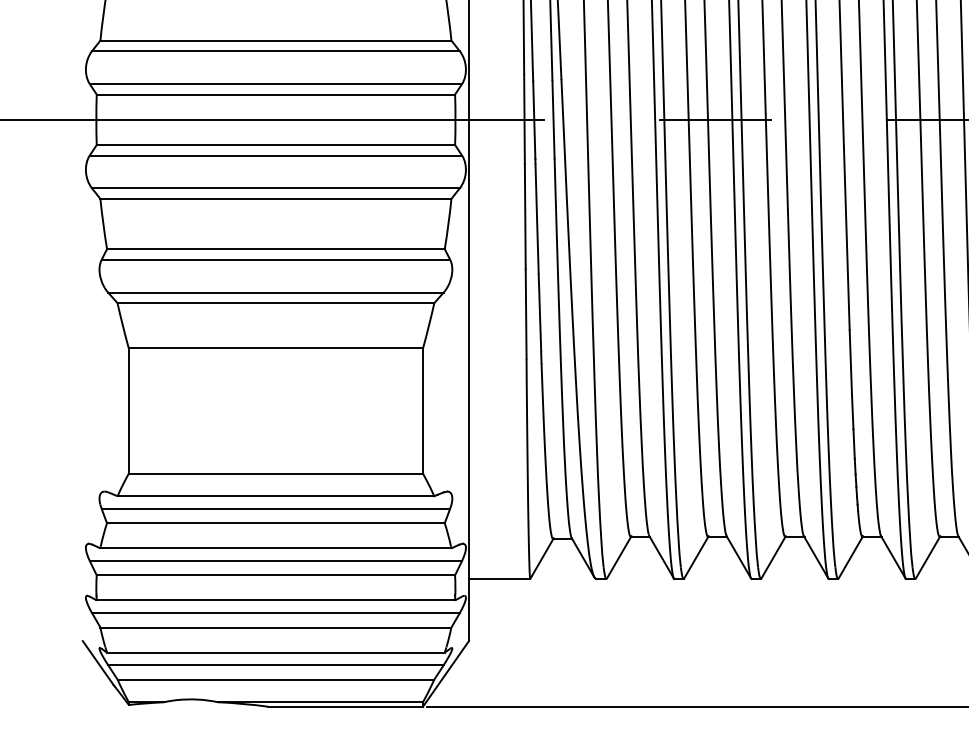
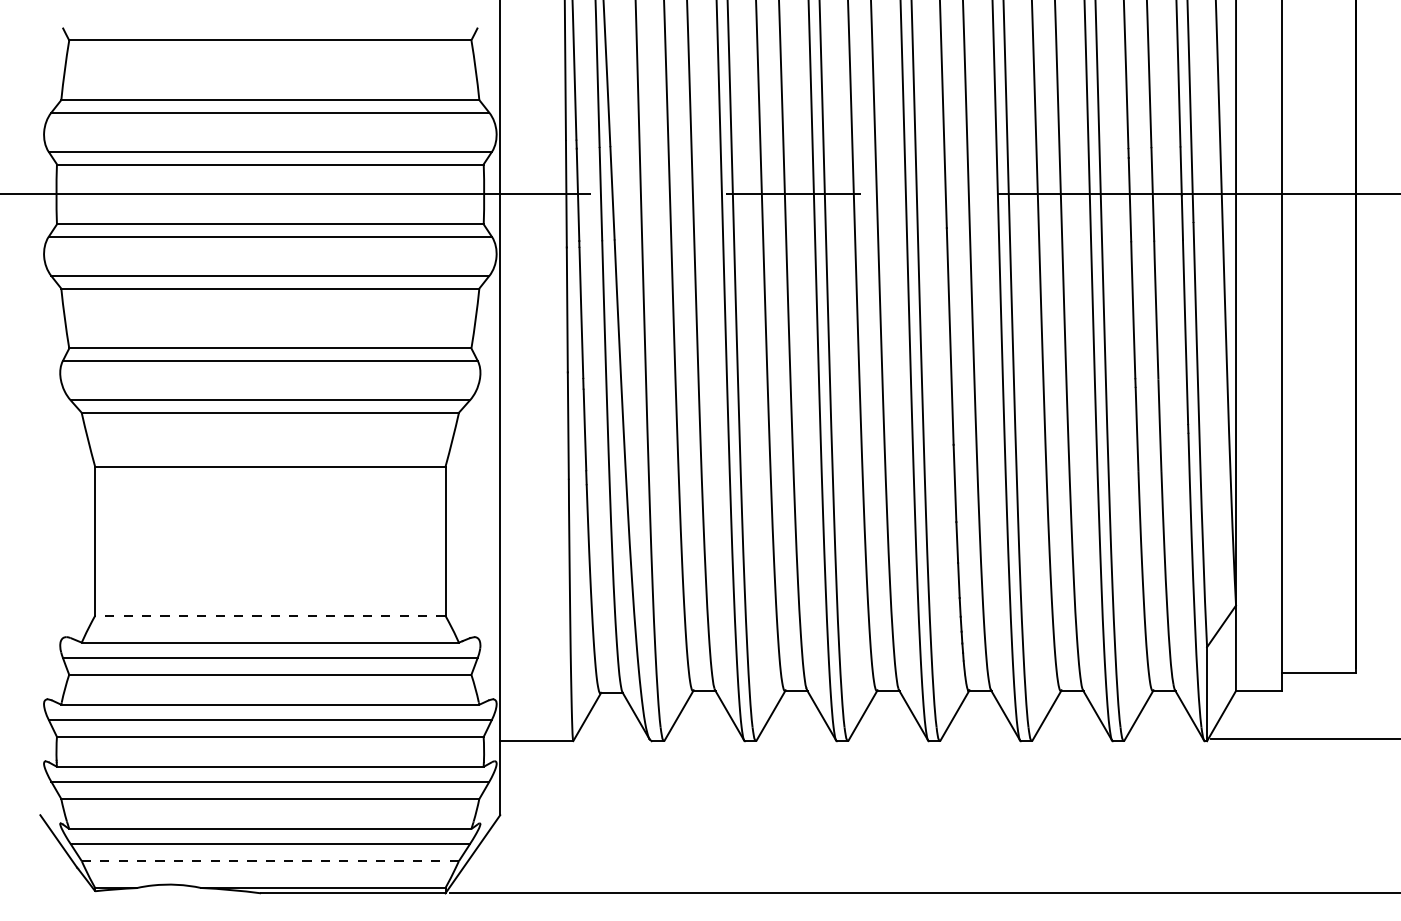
line: (275, 473) -> (269, 615), solid -> dashed
line: (276, 679) -> (270, 861), solid -> dashed

